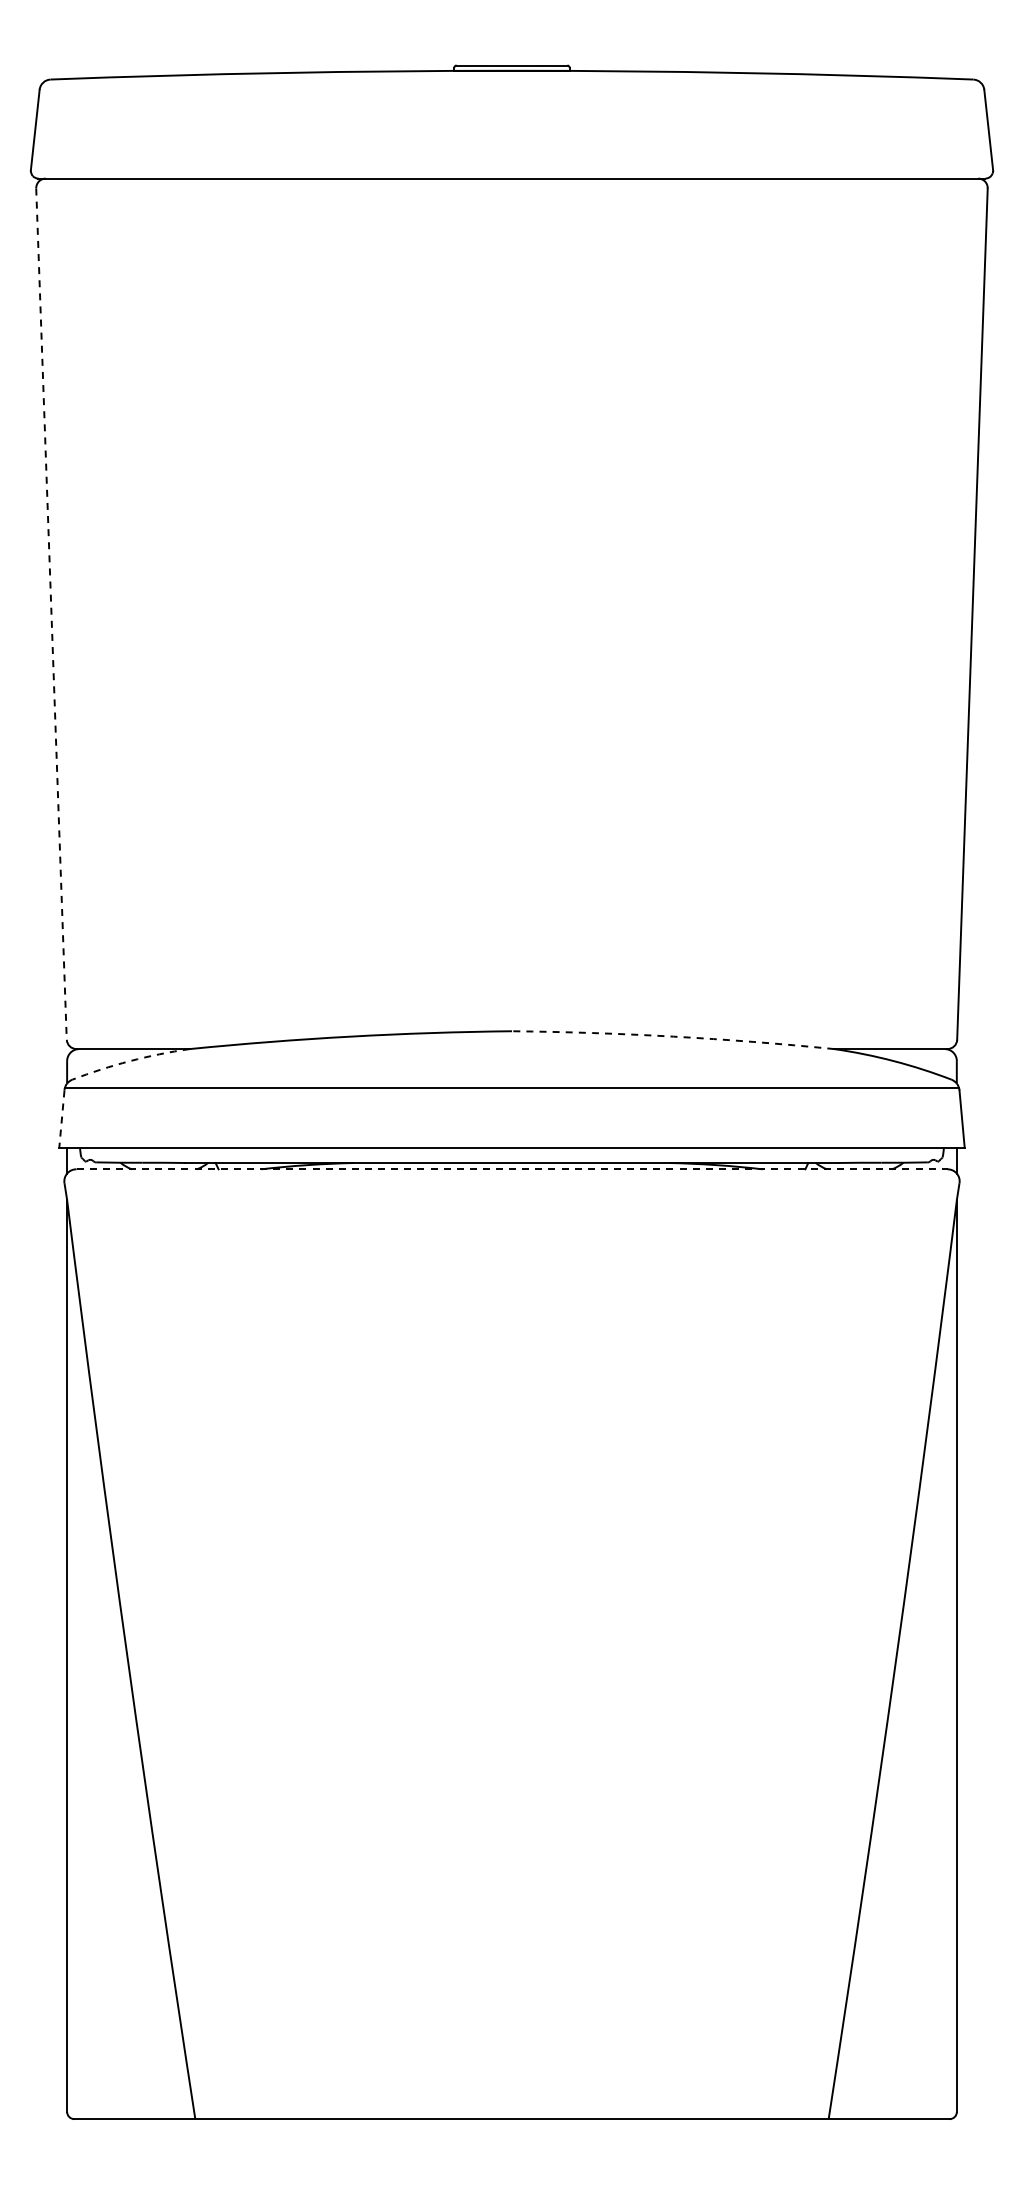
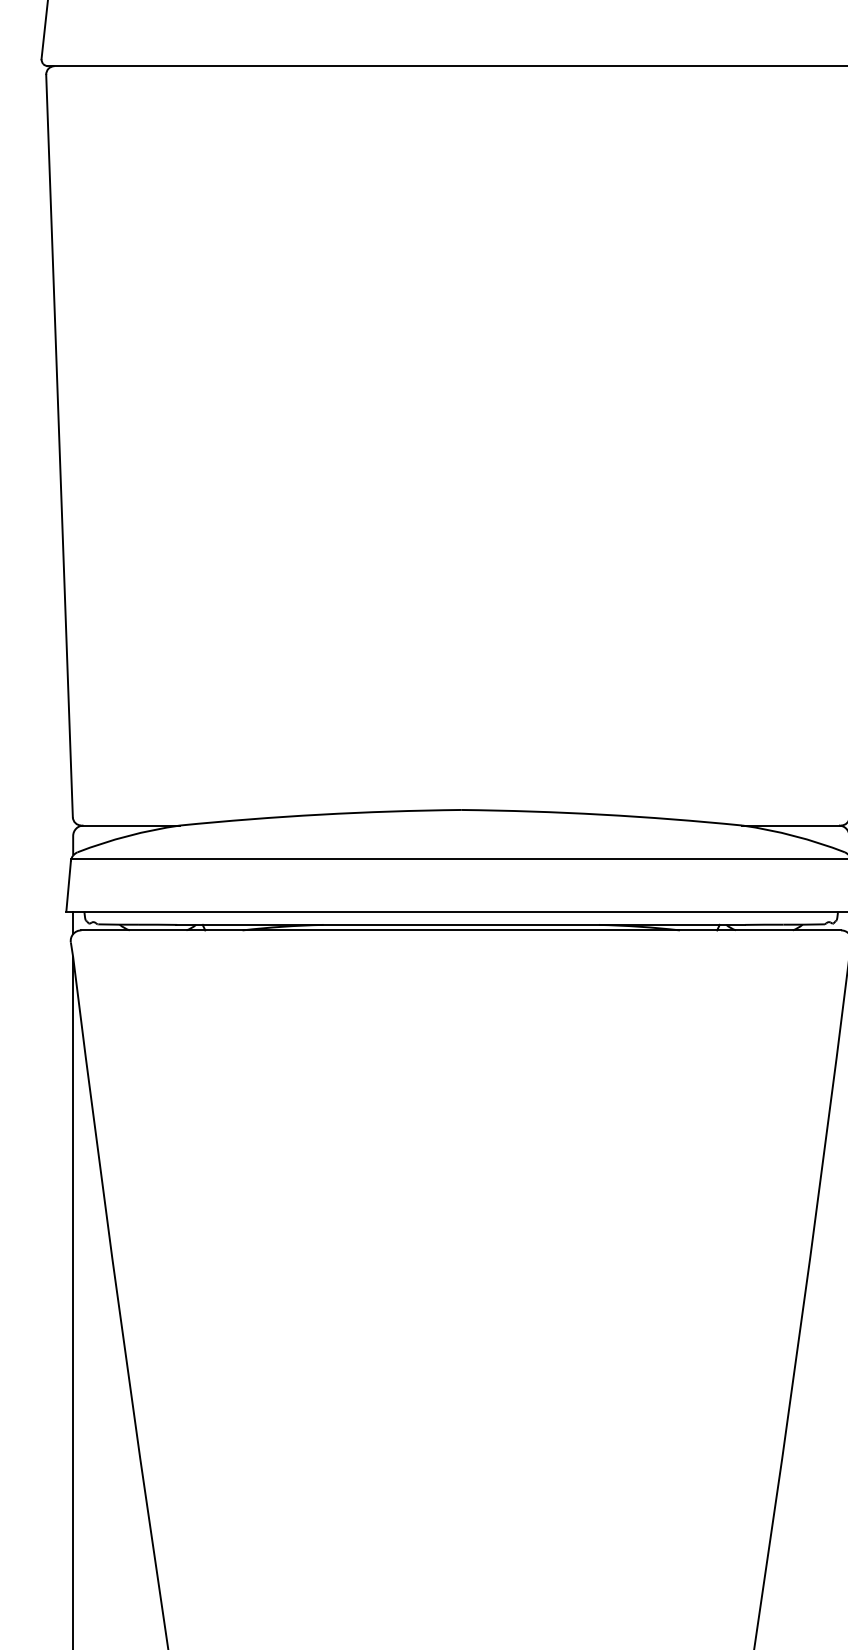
line: (51, 614) -> (59, 446), dashed -> solid
arc: (673, 1036) -> (602, 814), dashed -> solid
arc: (130, 1061) -> (128, 836), dashed -> solid
line: (61, 1119) -> (68, 886), dashed -> solid
line: (512, 1169) -> (461, 930), dashed -> solid

